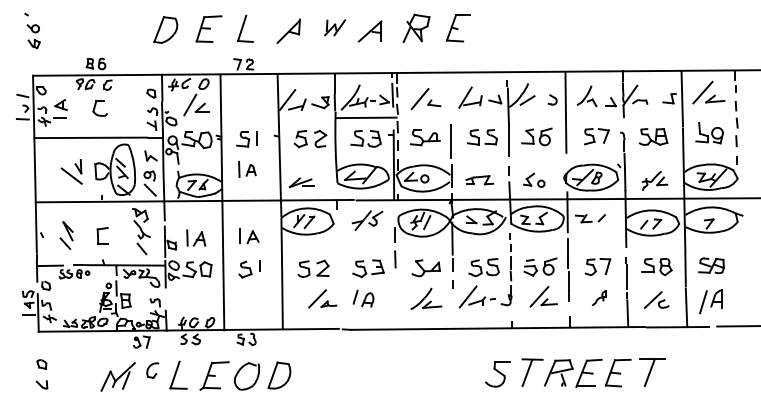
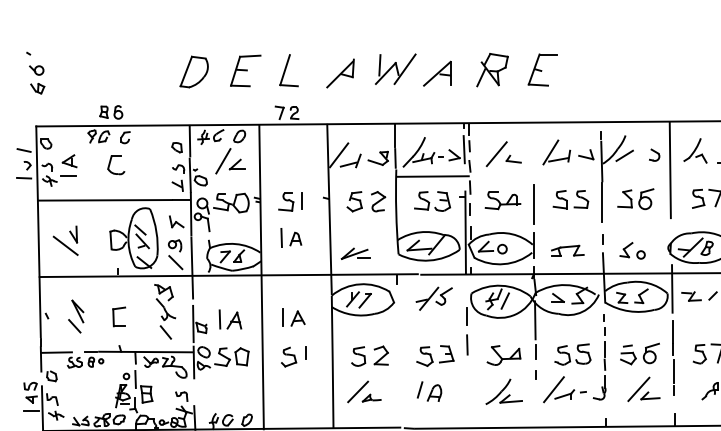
part: (334, 27) -> (394, 69), size x1.67
part: (71, 171) -> (65, 240), moved
part: (322, 298) -> (364, 391), moved

